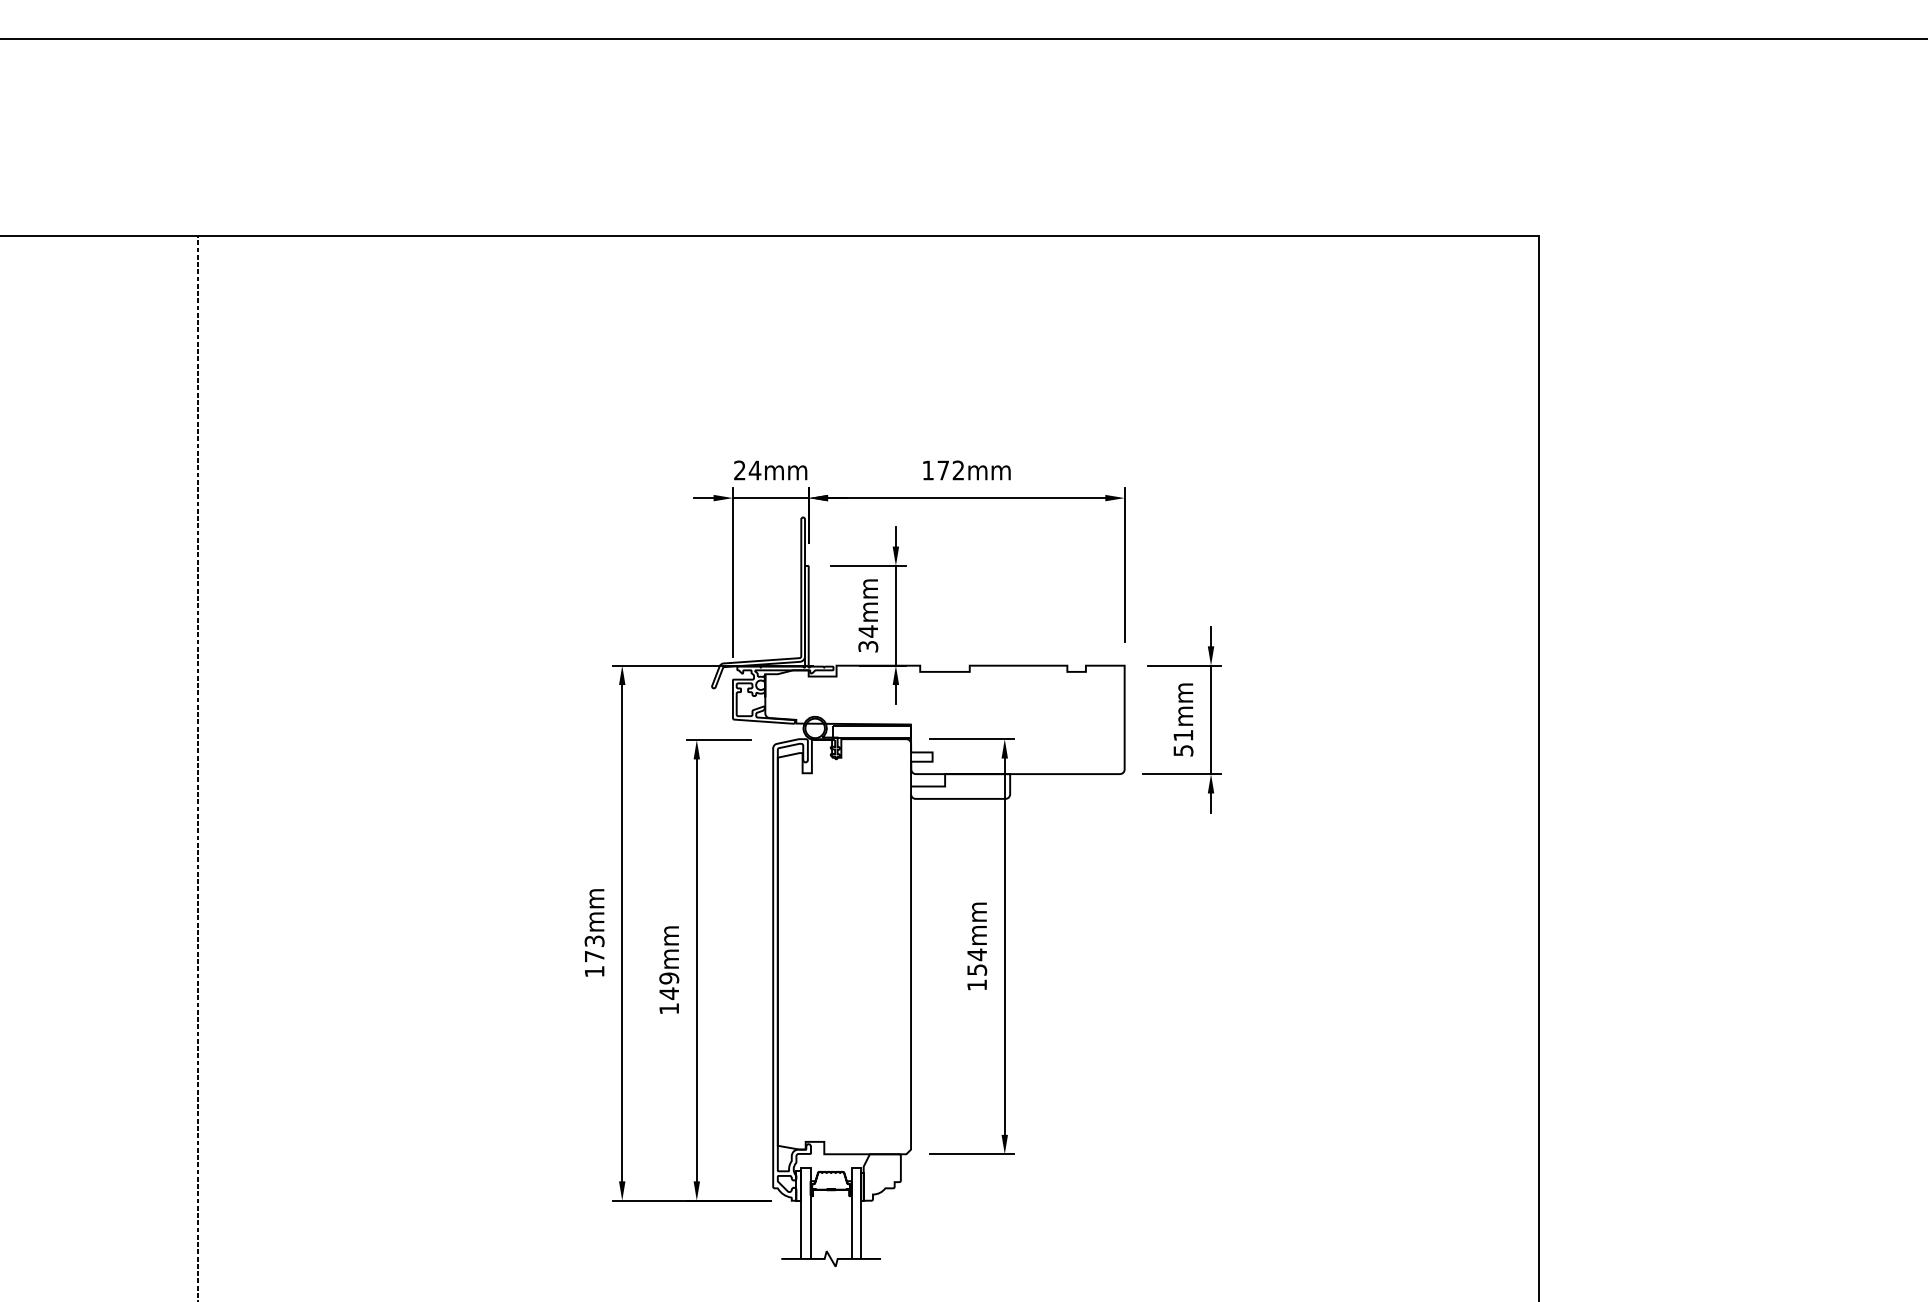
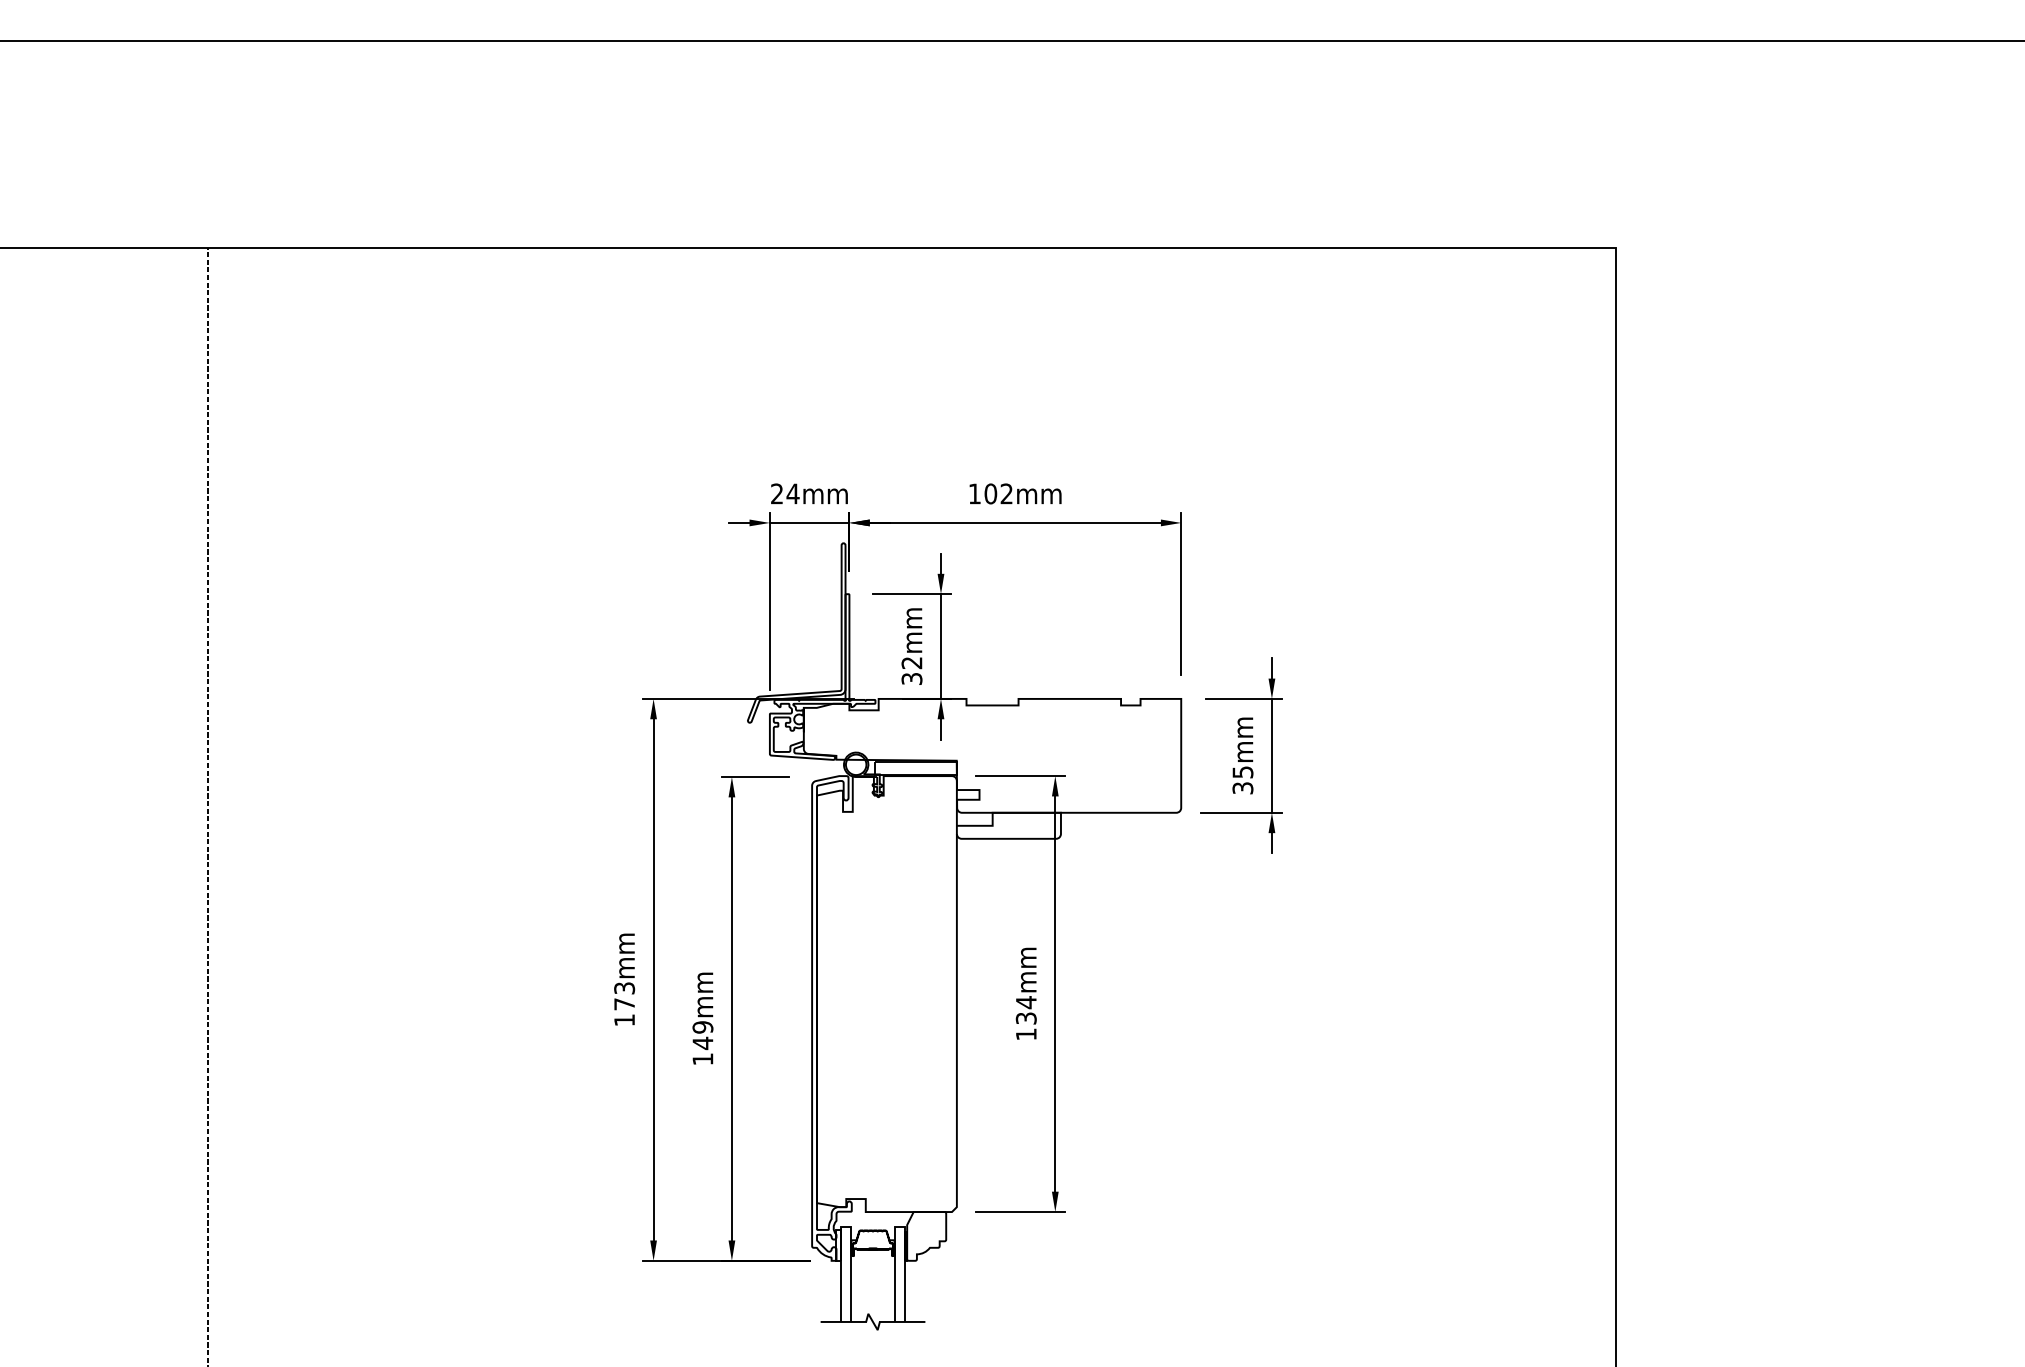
text: (943, 470) -> (990, 493), 172mm -> 102mm
text: (867, 631) -> (911, 662), 34mm -> 32mm
text: (1183, 742) -> (1242, 779), 51mm -> 35mm
text: (976, 969) -> (1025, 1017), 154mm -> 134mm

